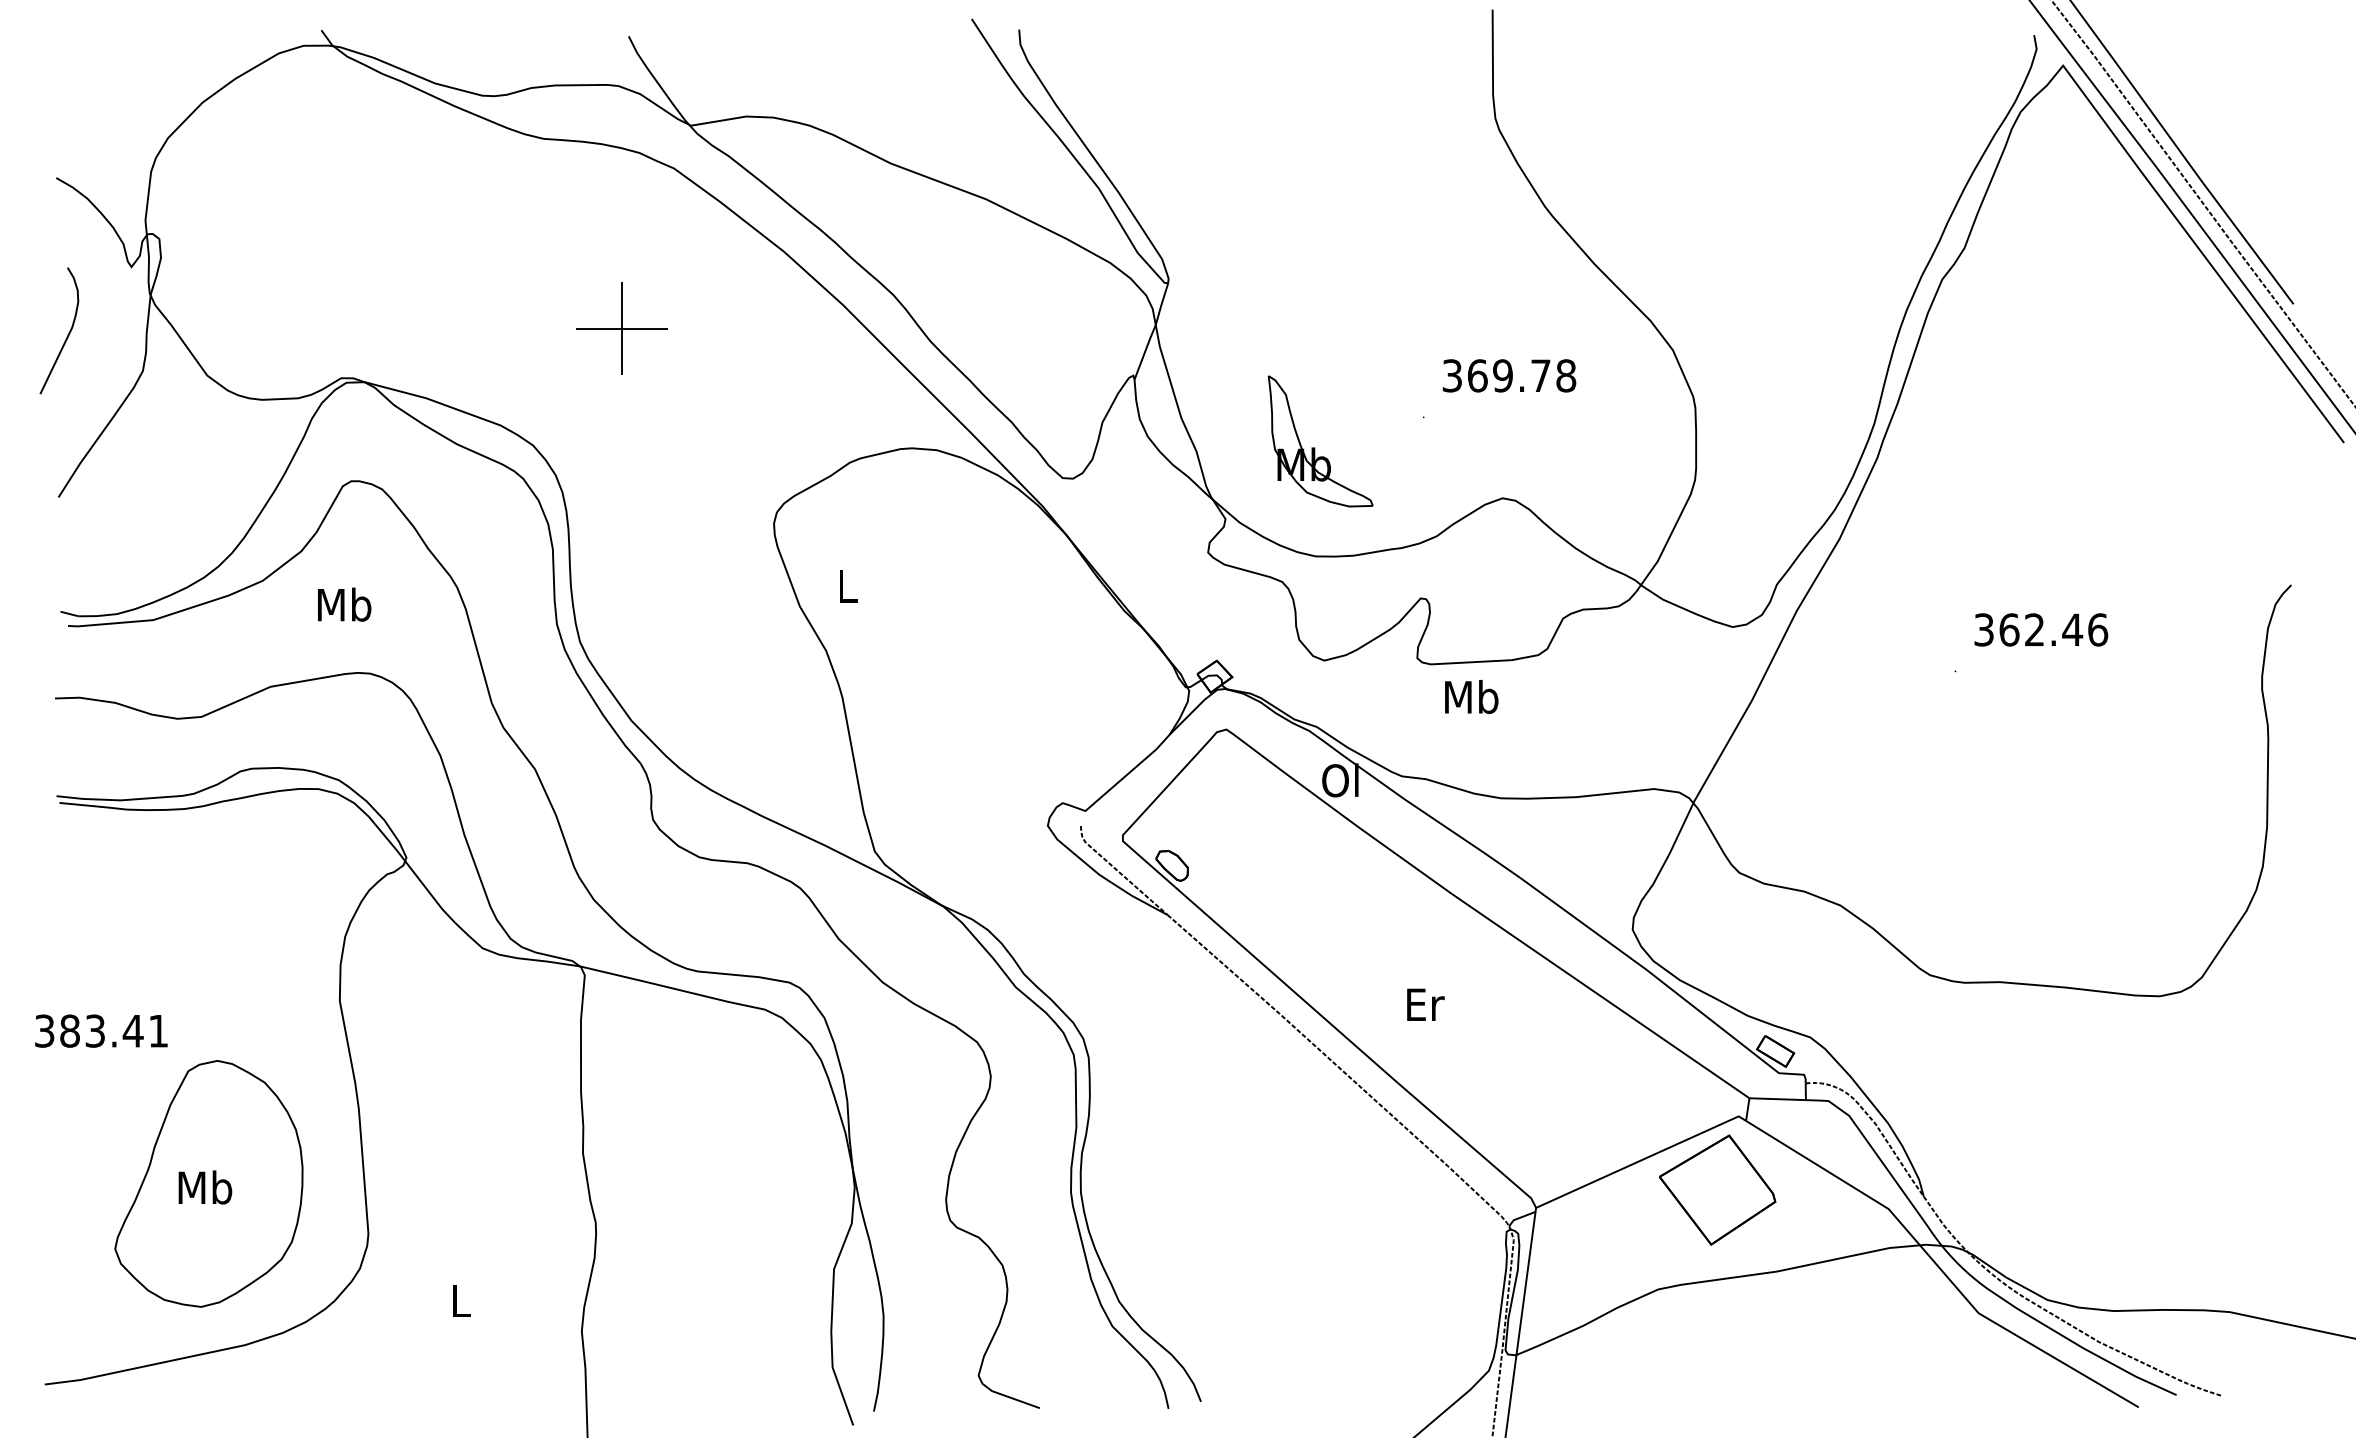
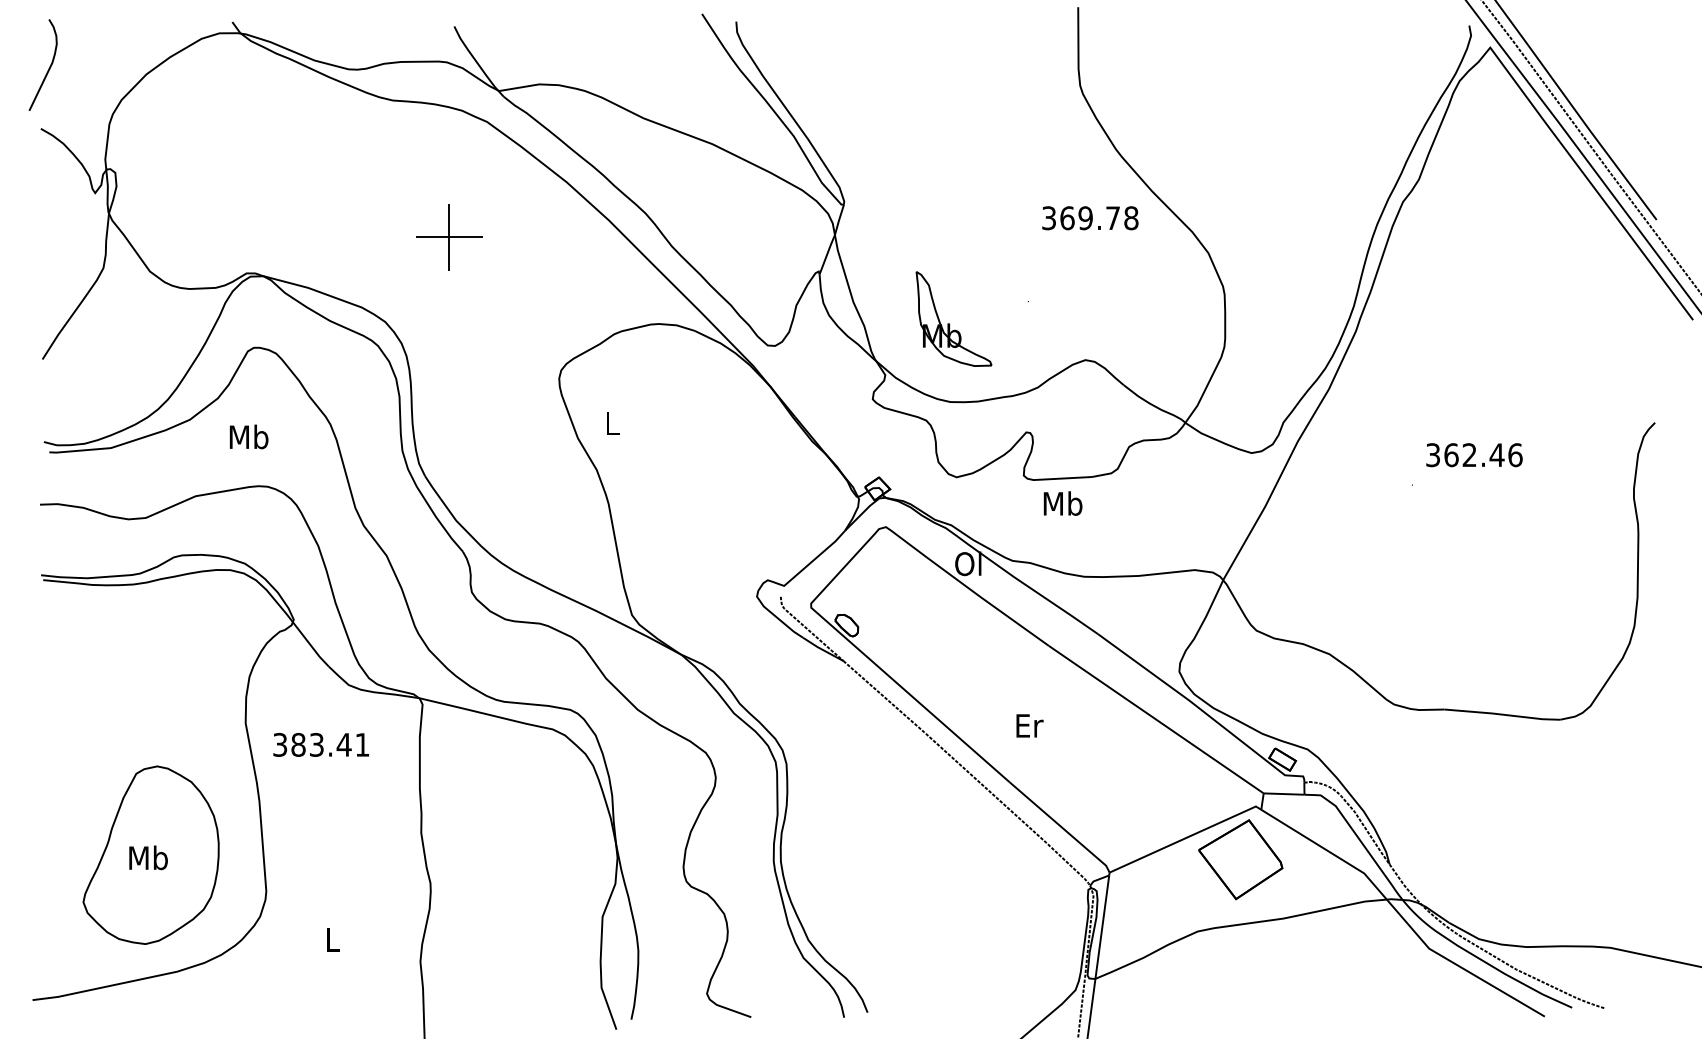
curve: (67, 334) -> (48, 67), moved
text: (1509, 375) -> (1090, 217), moved
text: (101, 1030) -> (321, 744), moved

